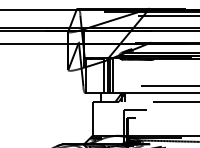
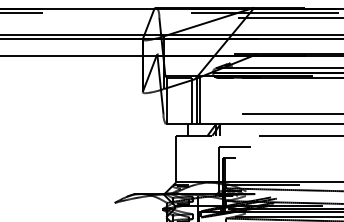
line: (113, 76) -> (204, 100), removed

